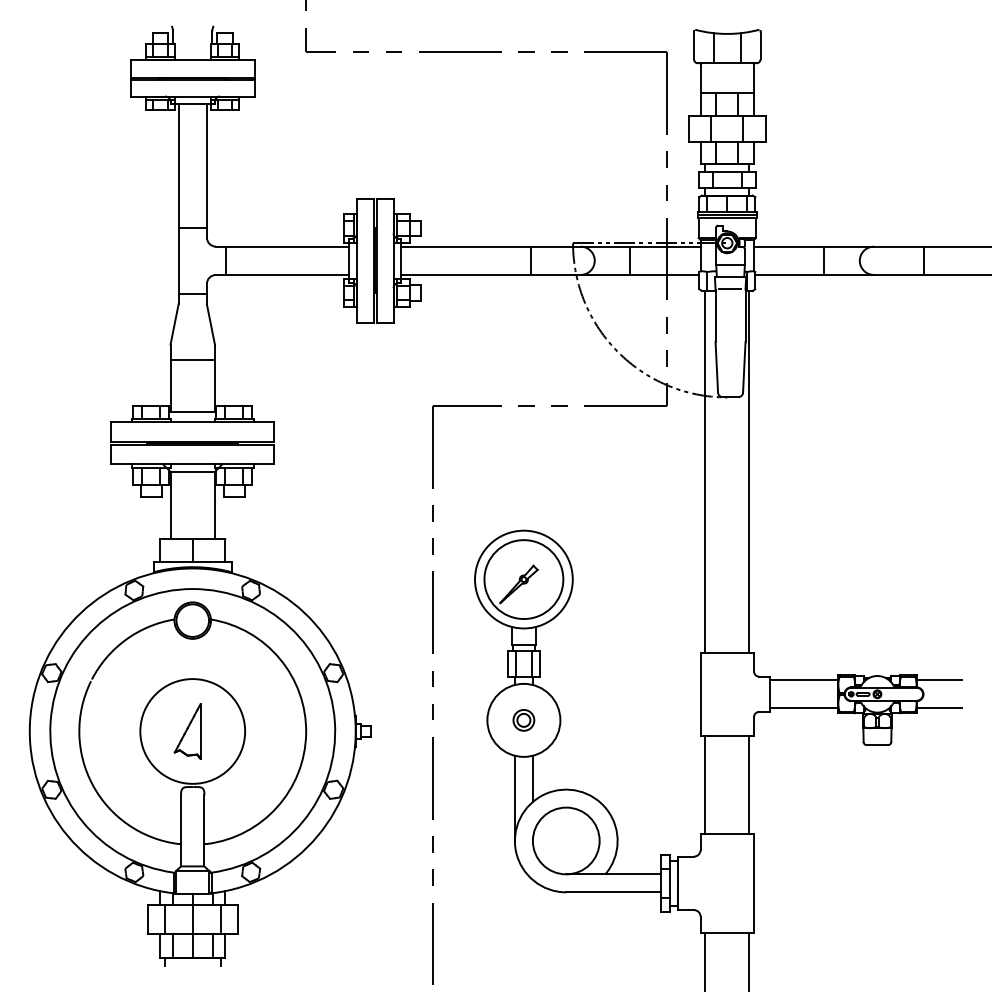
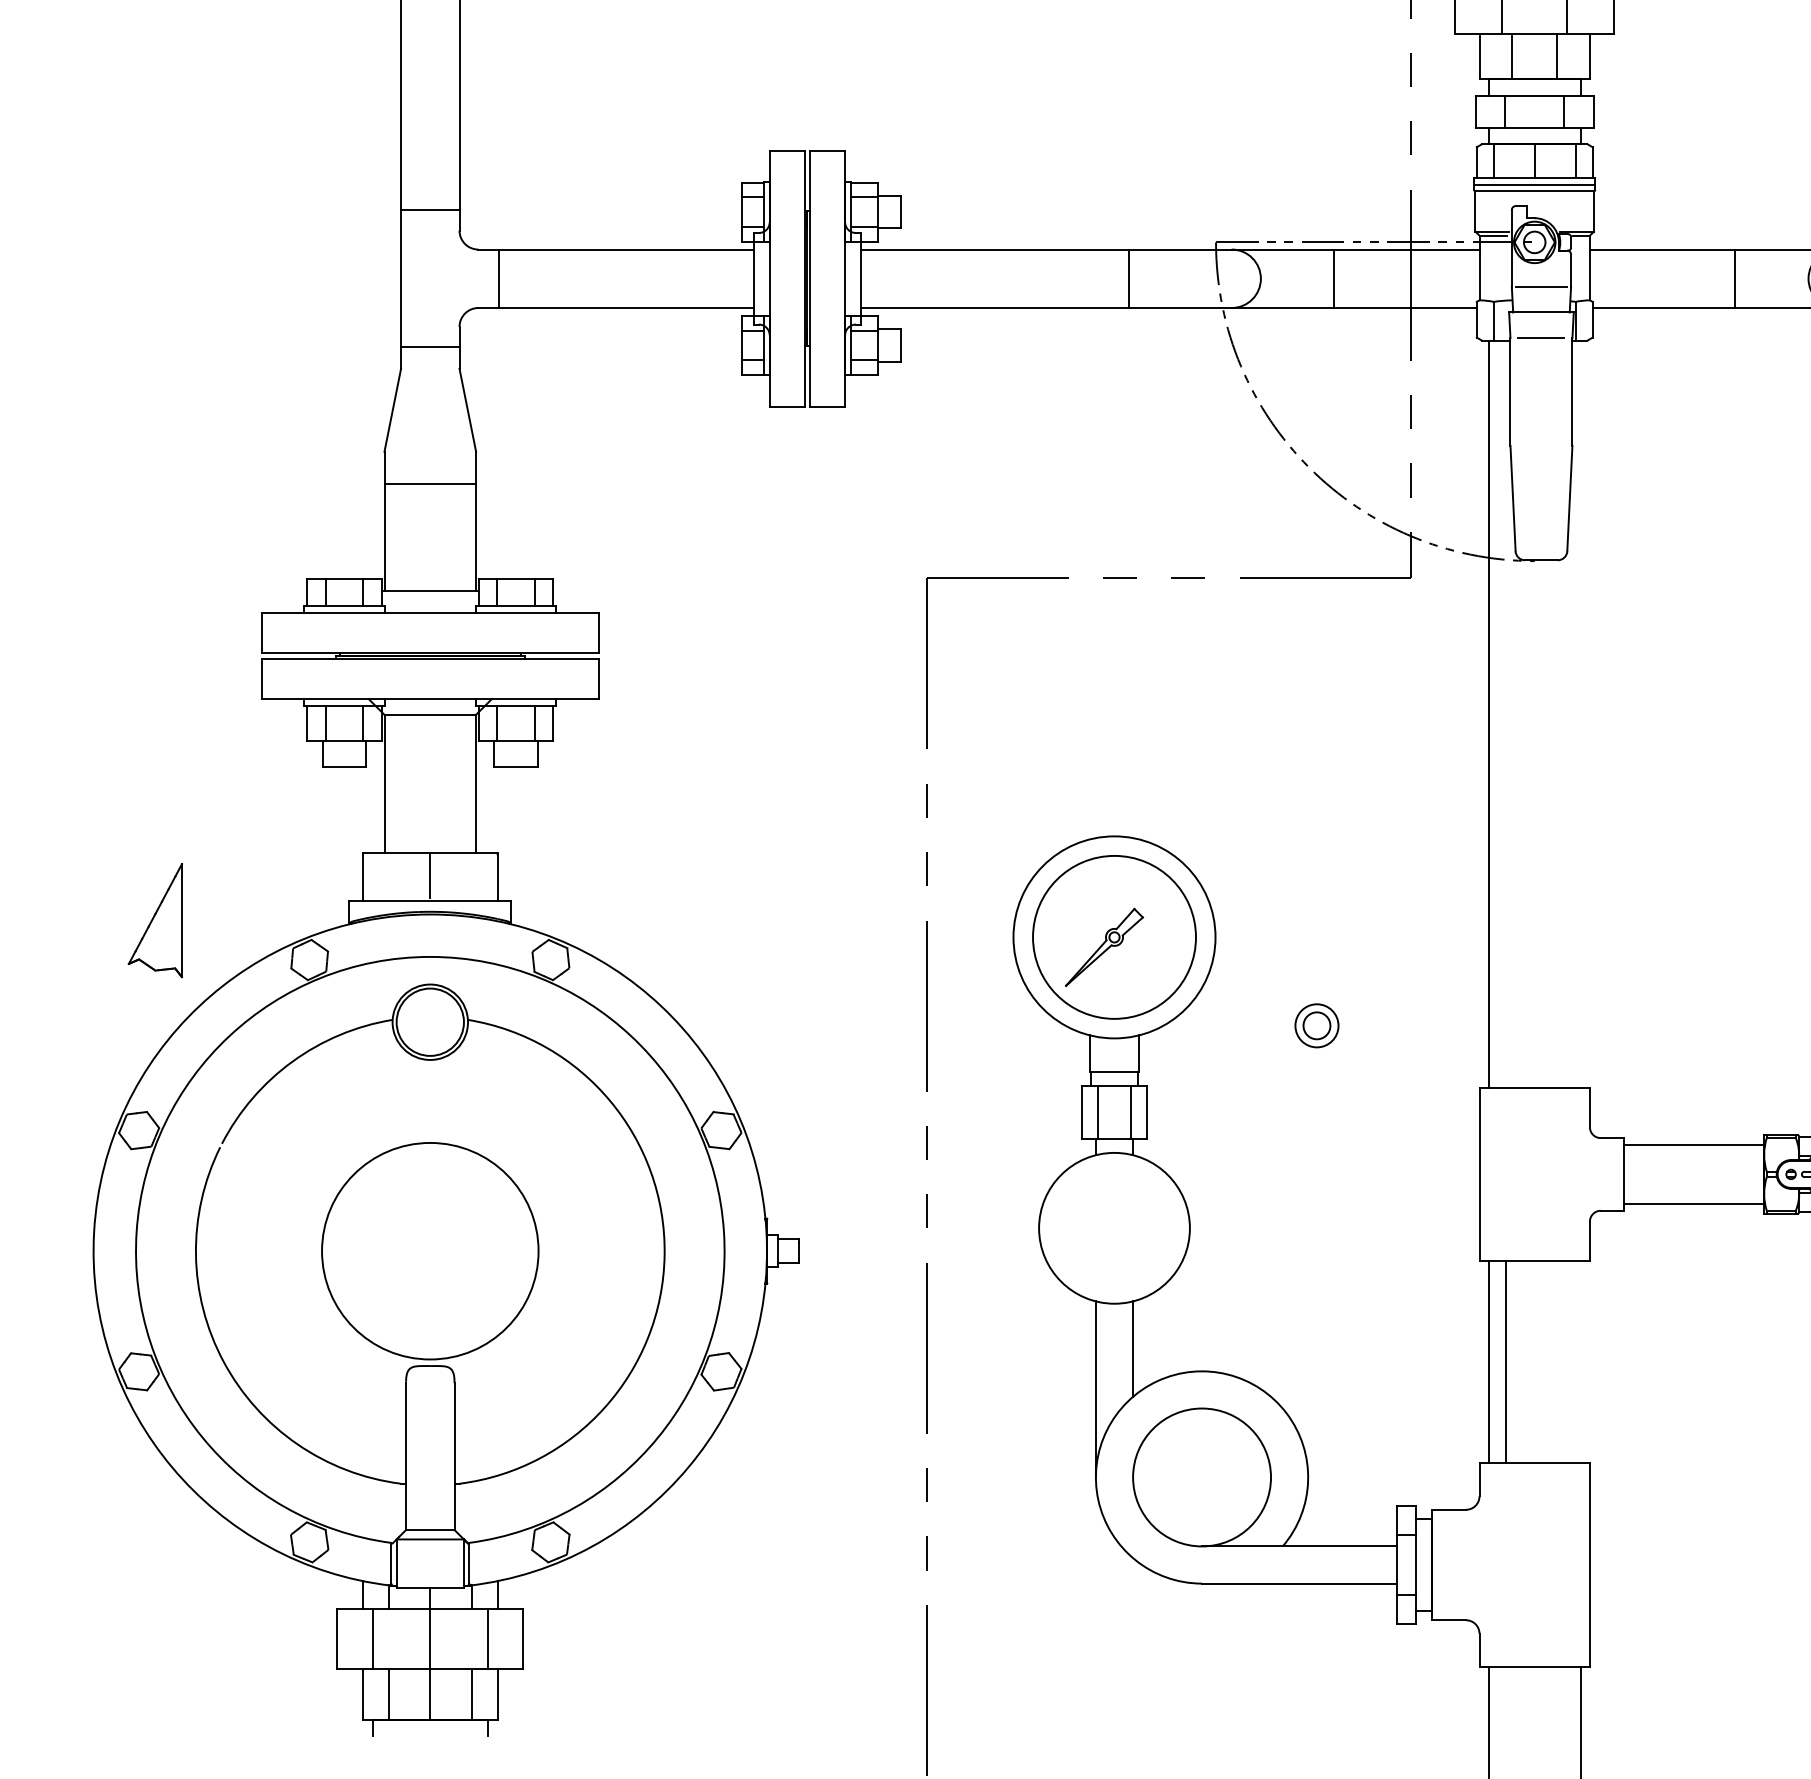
line: (749, 471) -> (1580, 714), removed
part: (523, 720) -> (1316, 1026), moved
part: (187, 731) -> (154, 920), moved
line: (749, 784) -> (1506, 1360), moved

